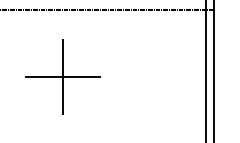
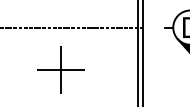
part: (62, 76) -> (60, 69), moved

